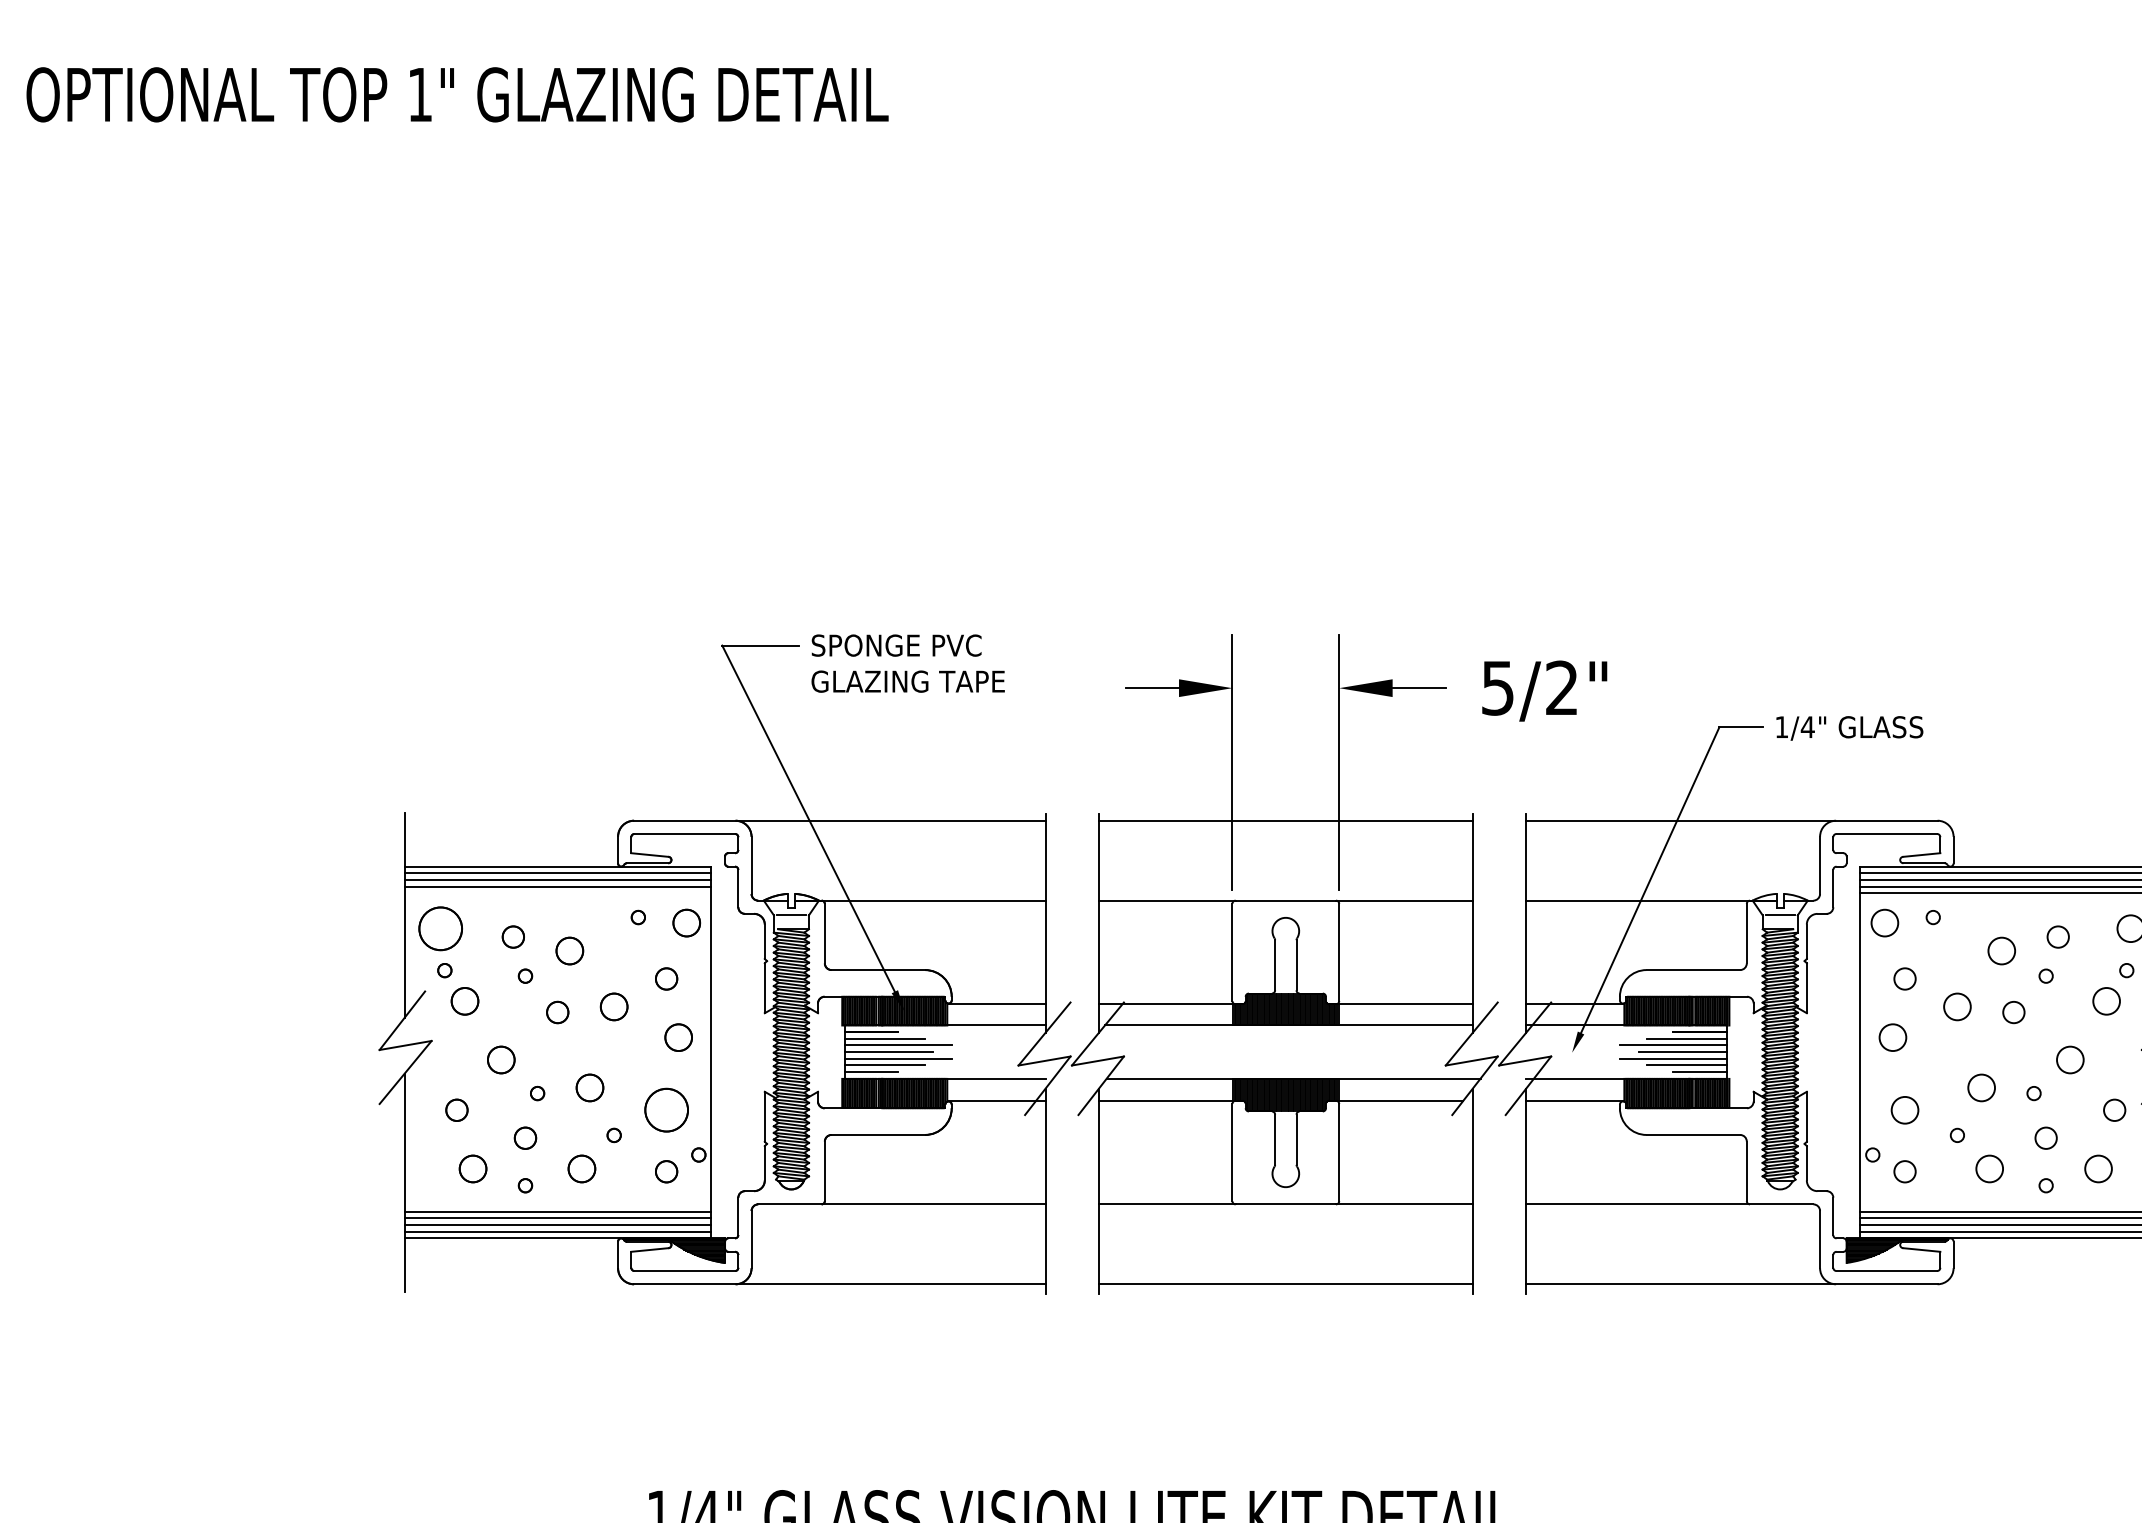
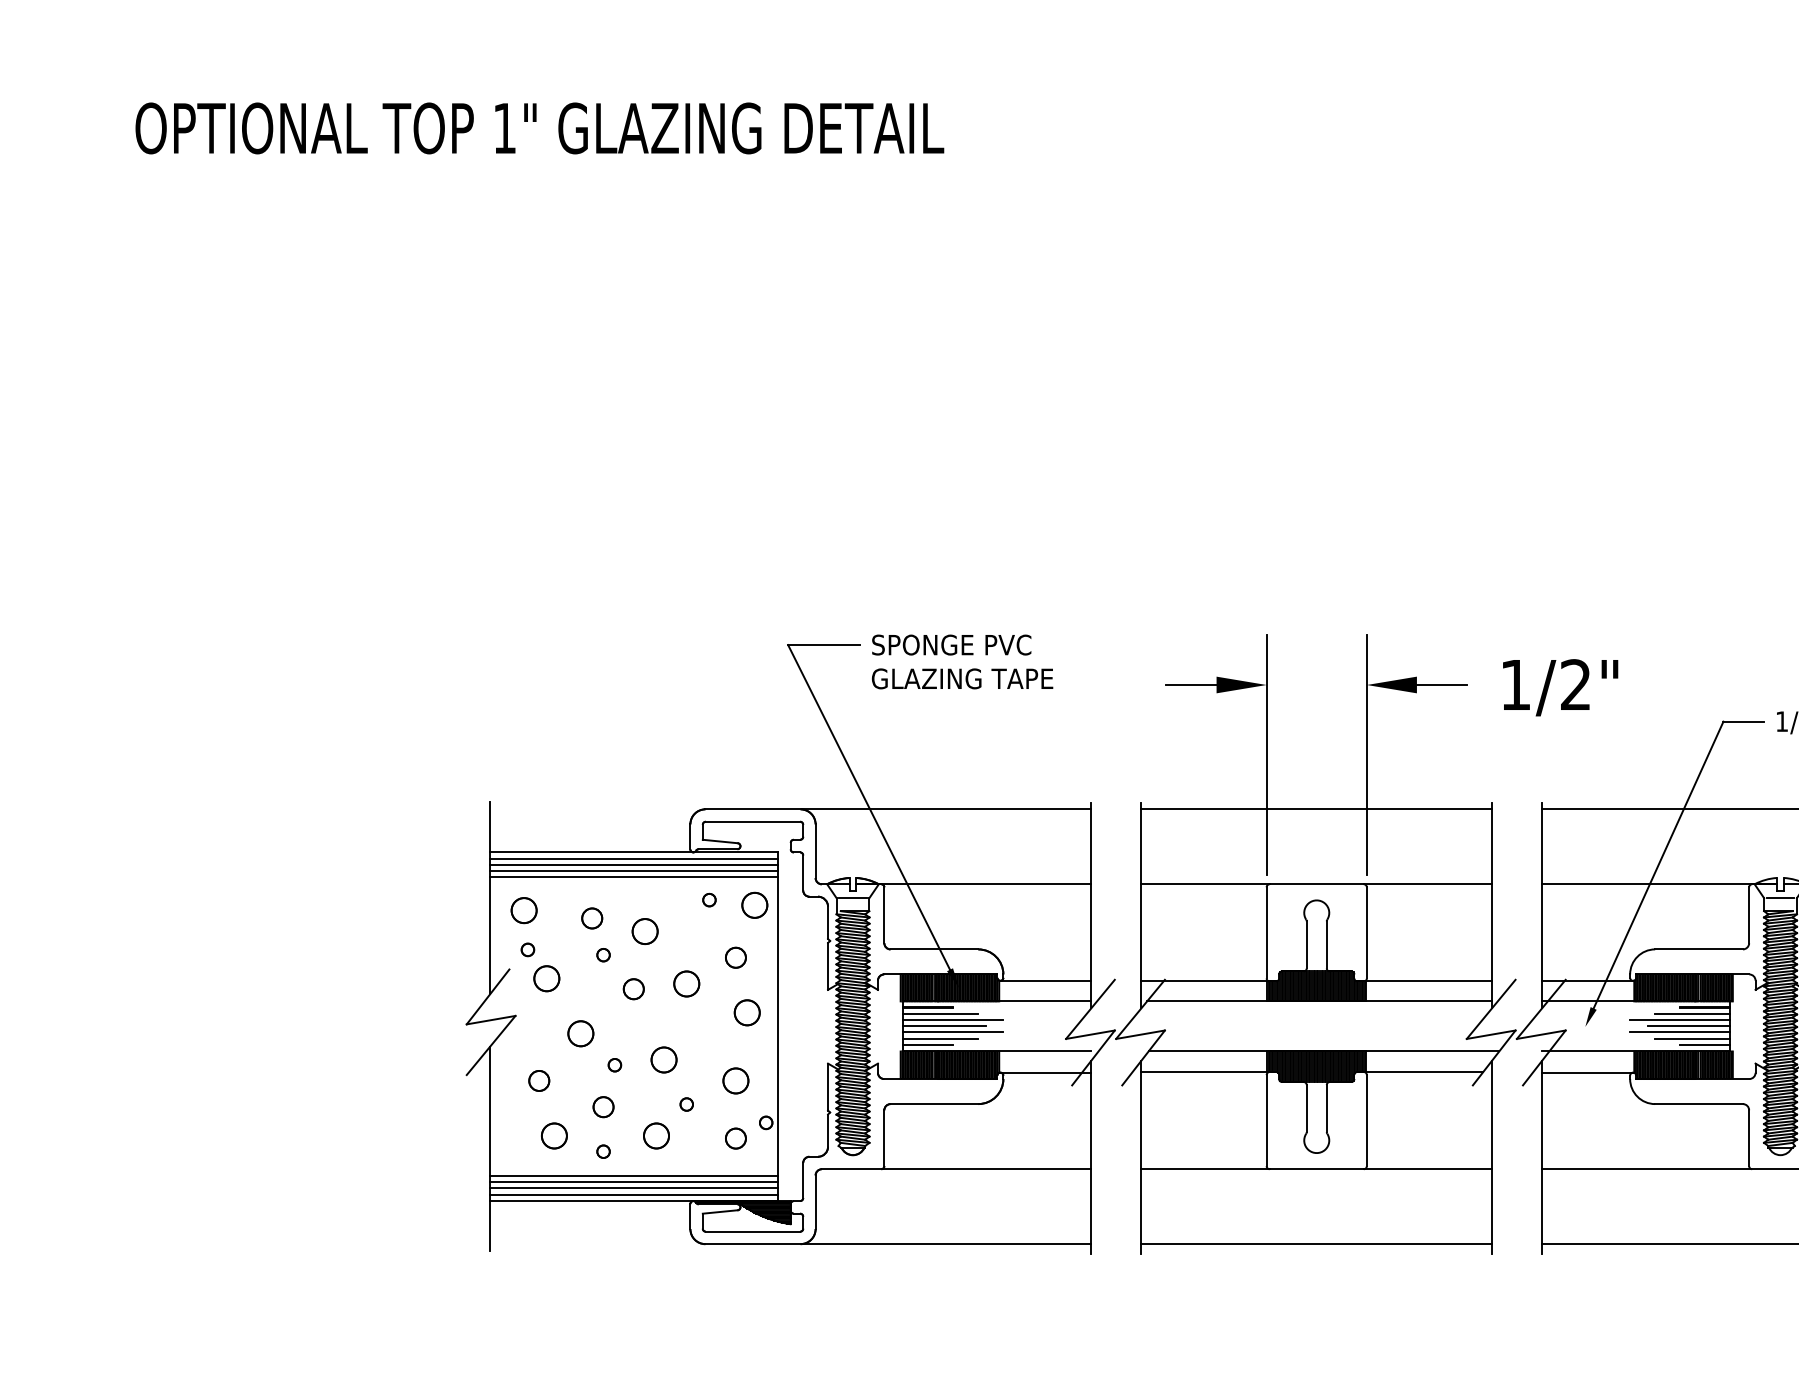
text: (1497, 688) -> (1515, 685), 5/2" -> 1/2"
line: (557, 893) -> (633, 877), added
part: (440, 928) -> (523, 910), size x0.62
circle: (666, 1110) -> (735, 1081), size x0.62

